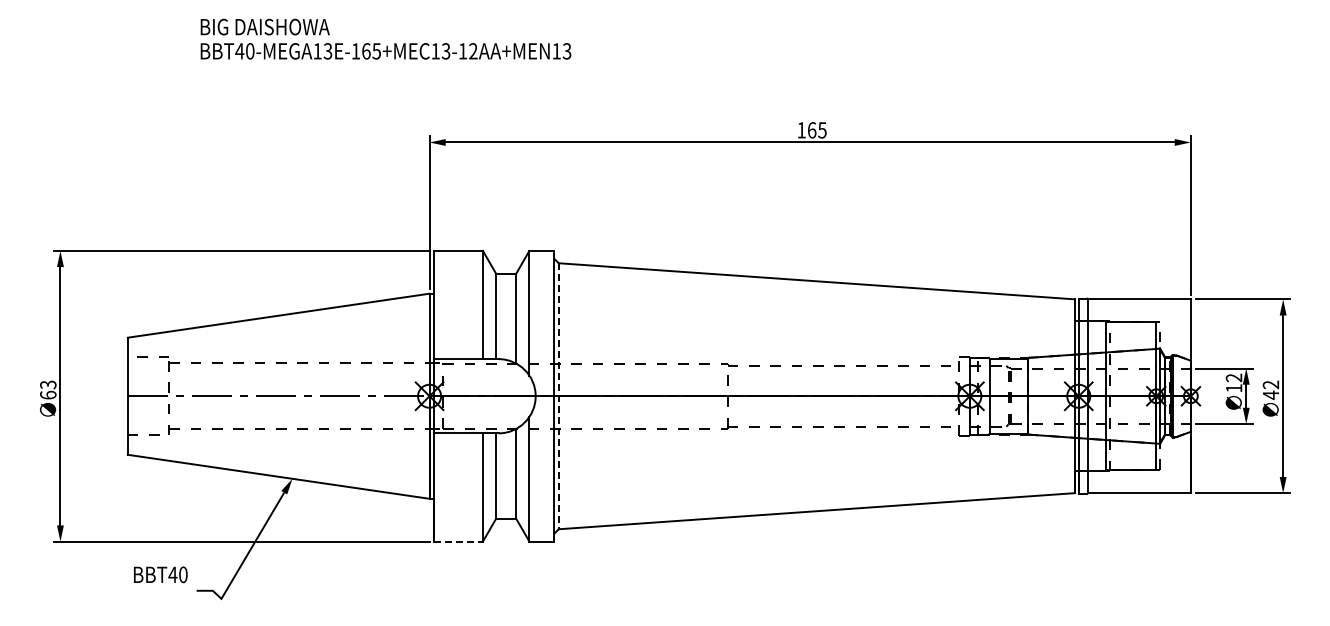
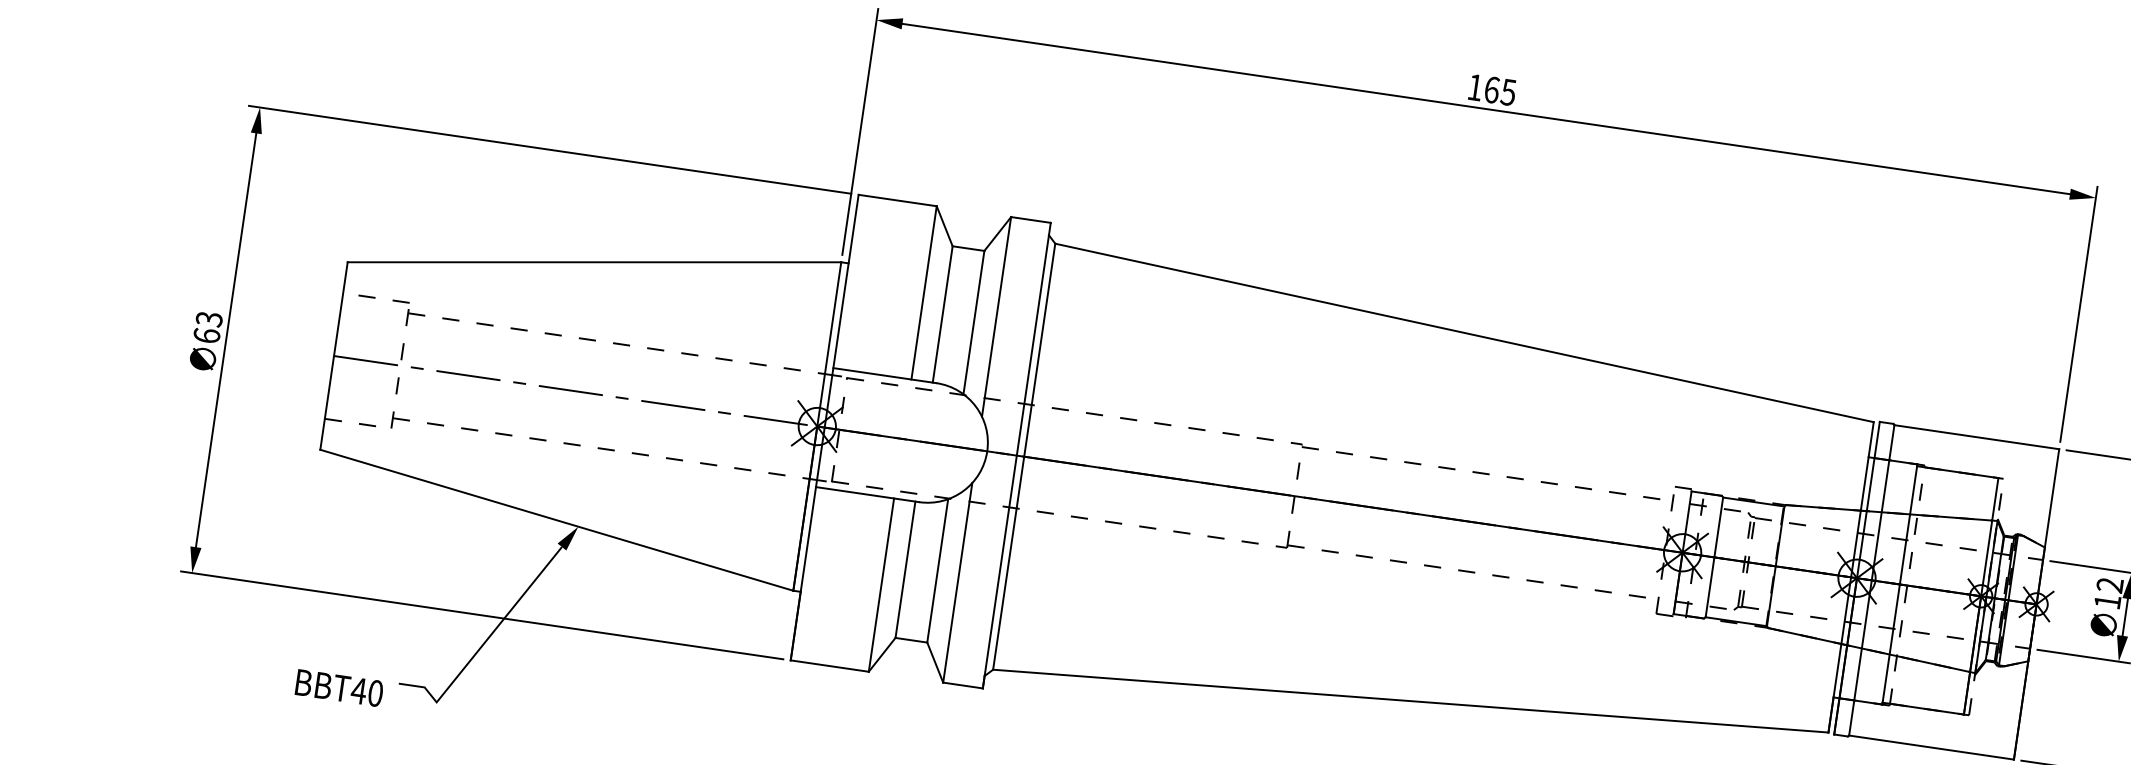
line: (558, 396) -> (1023, 457), dashed -> solid
line: (459, 541) -> (831, 666), dashed -> solid
text: (160, 574) -> (339, 687), moved

